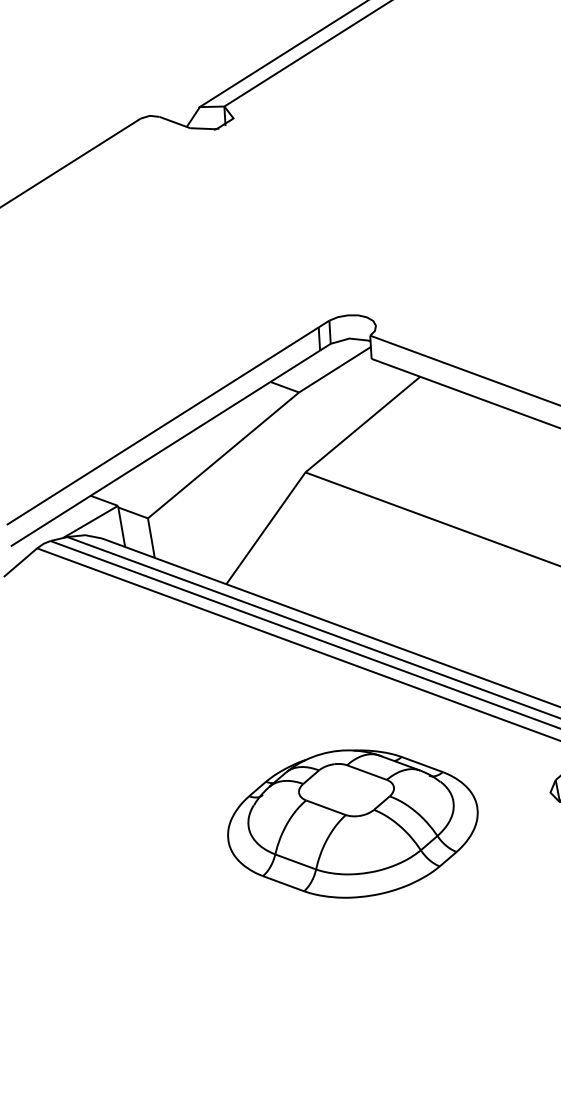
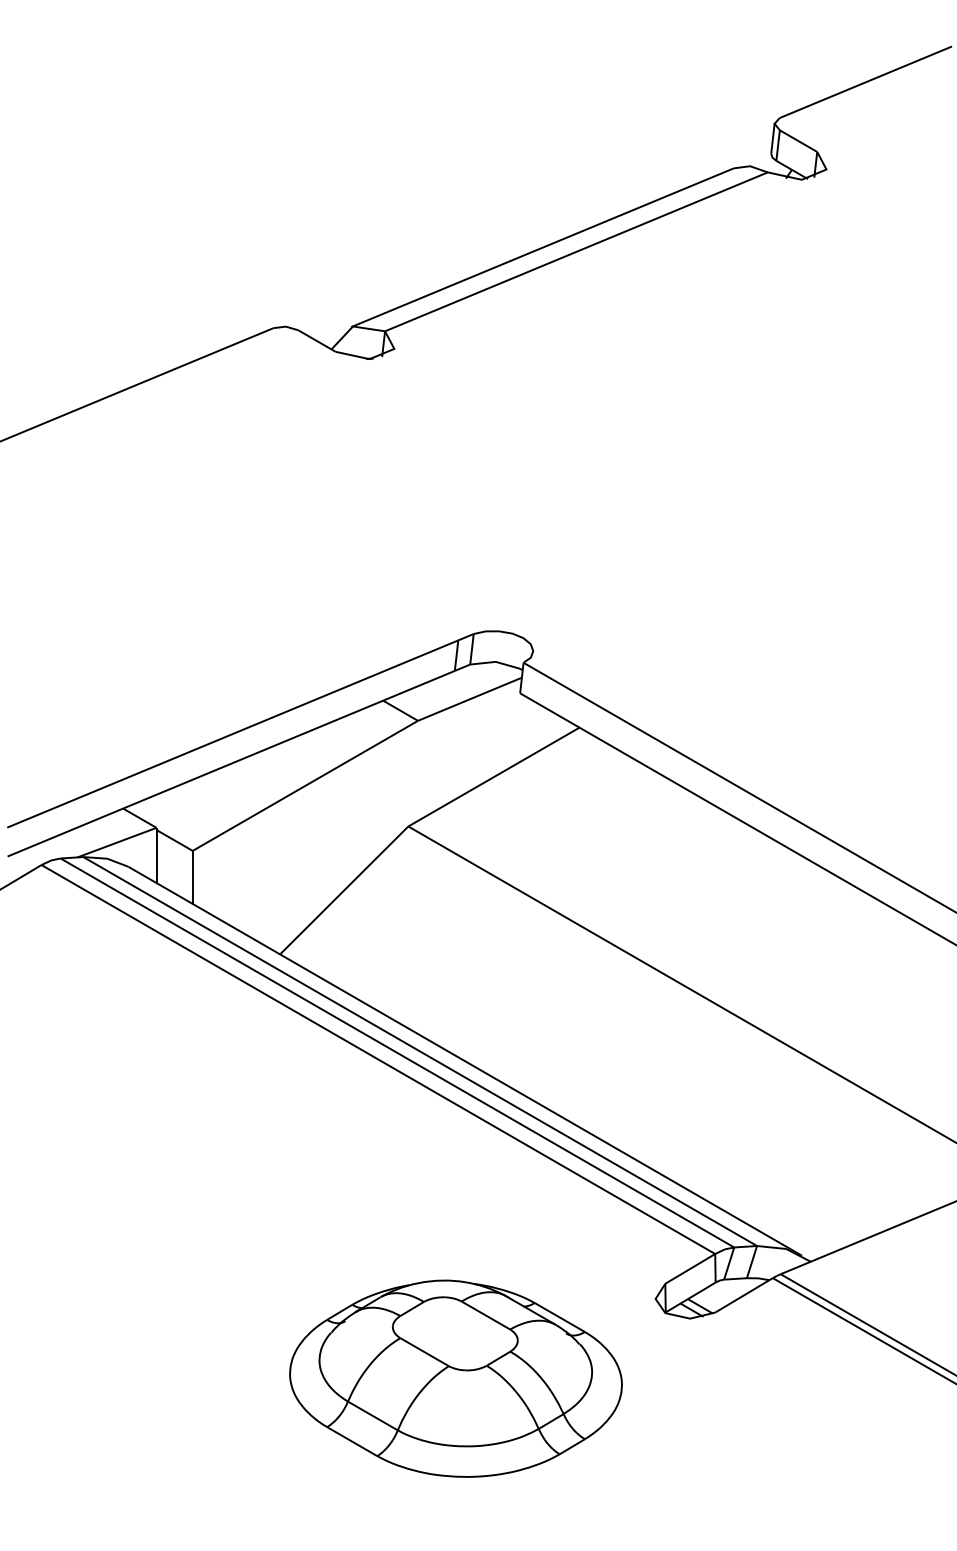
part: (352, 823) -> (455, 1378), moved

